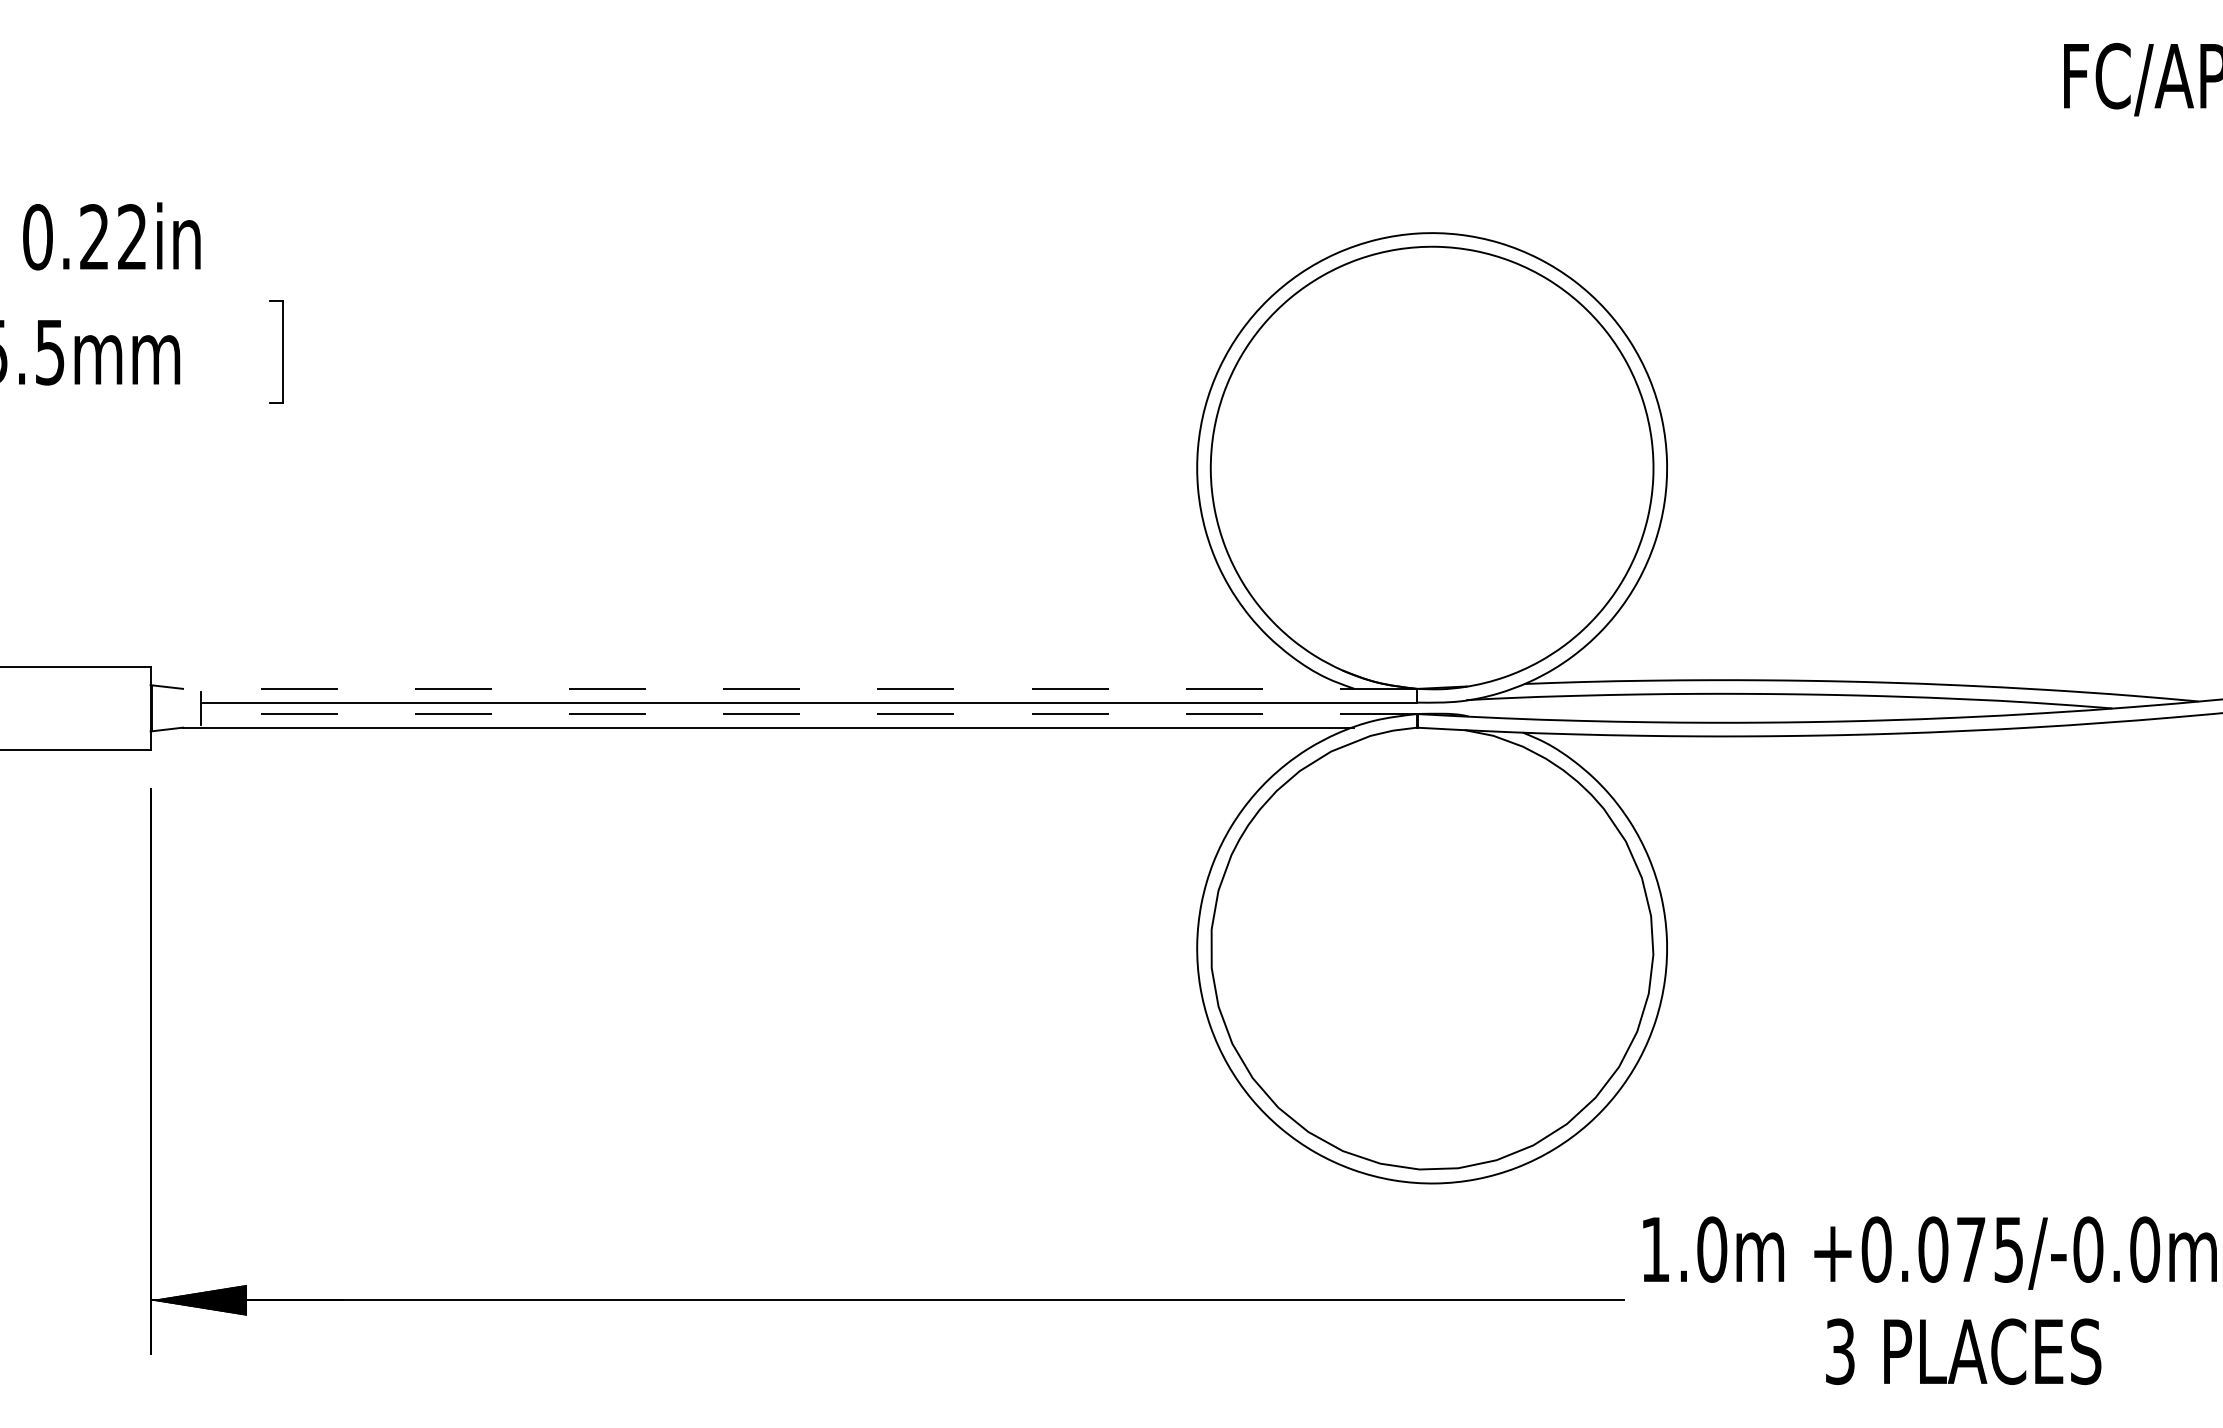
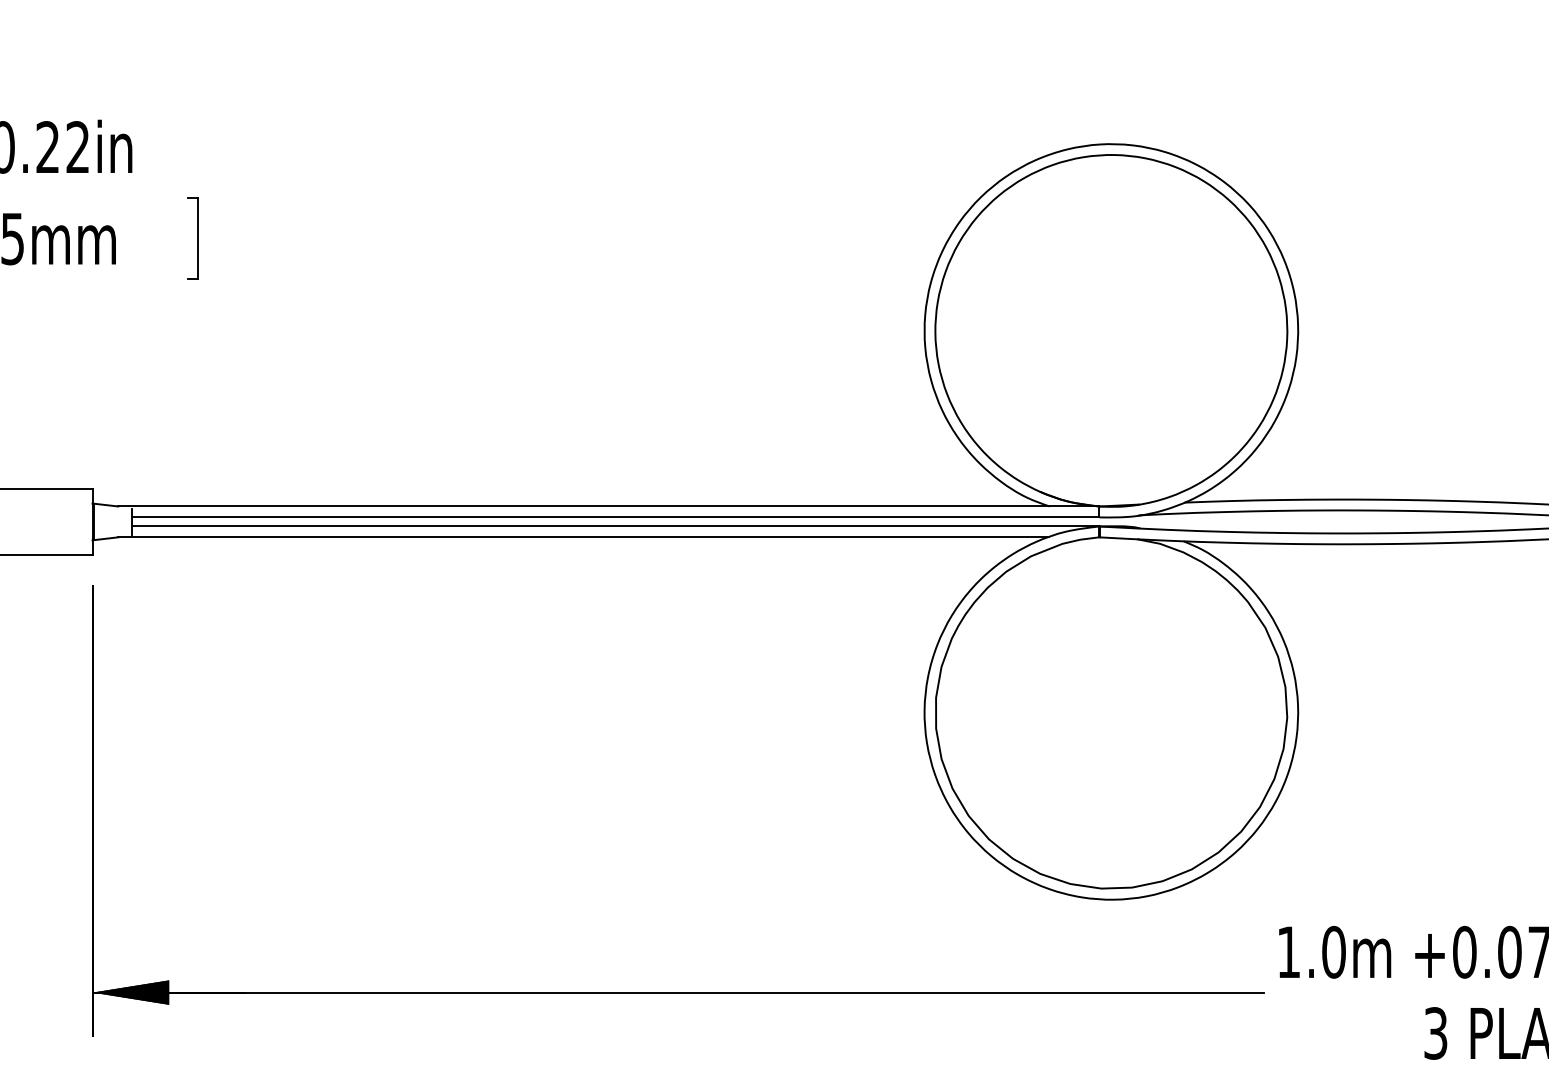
line: (799, 688) -> (608, 506), dashed -> solid
line: (808, 714) -> (615, 526), dashed -> solid

